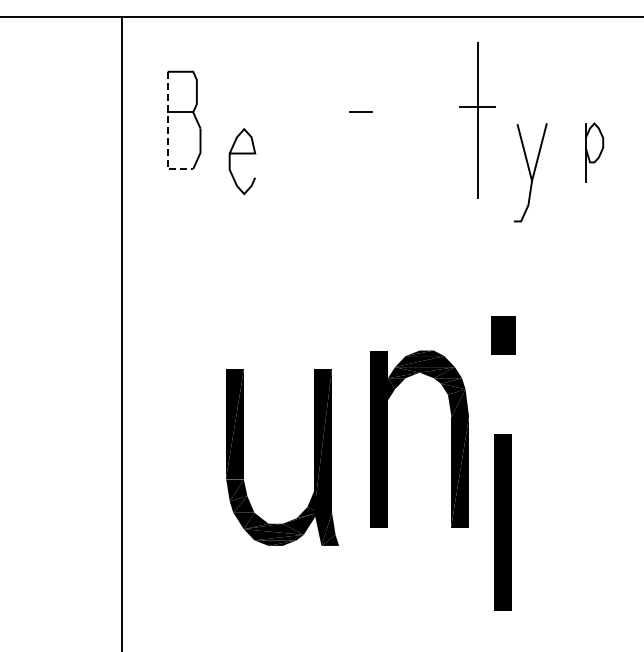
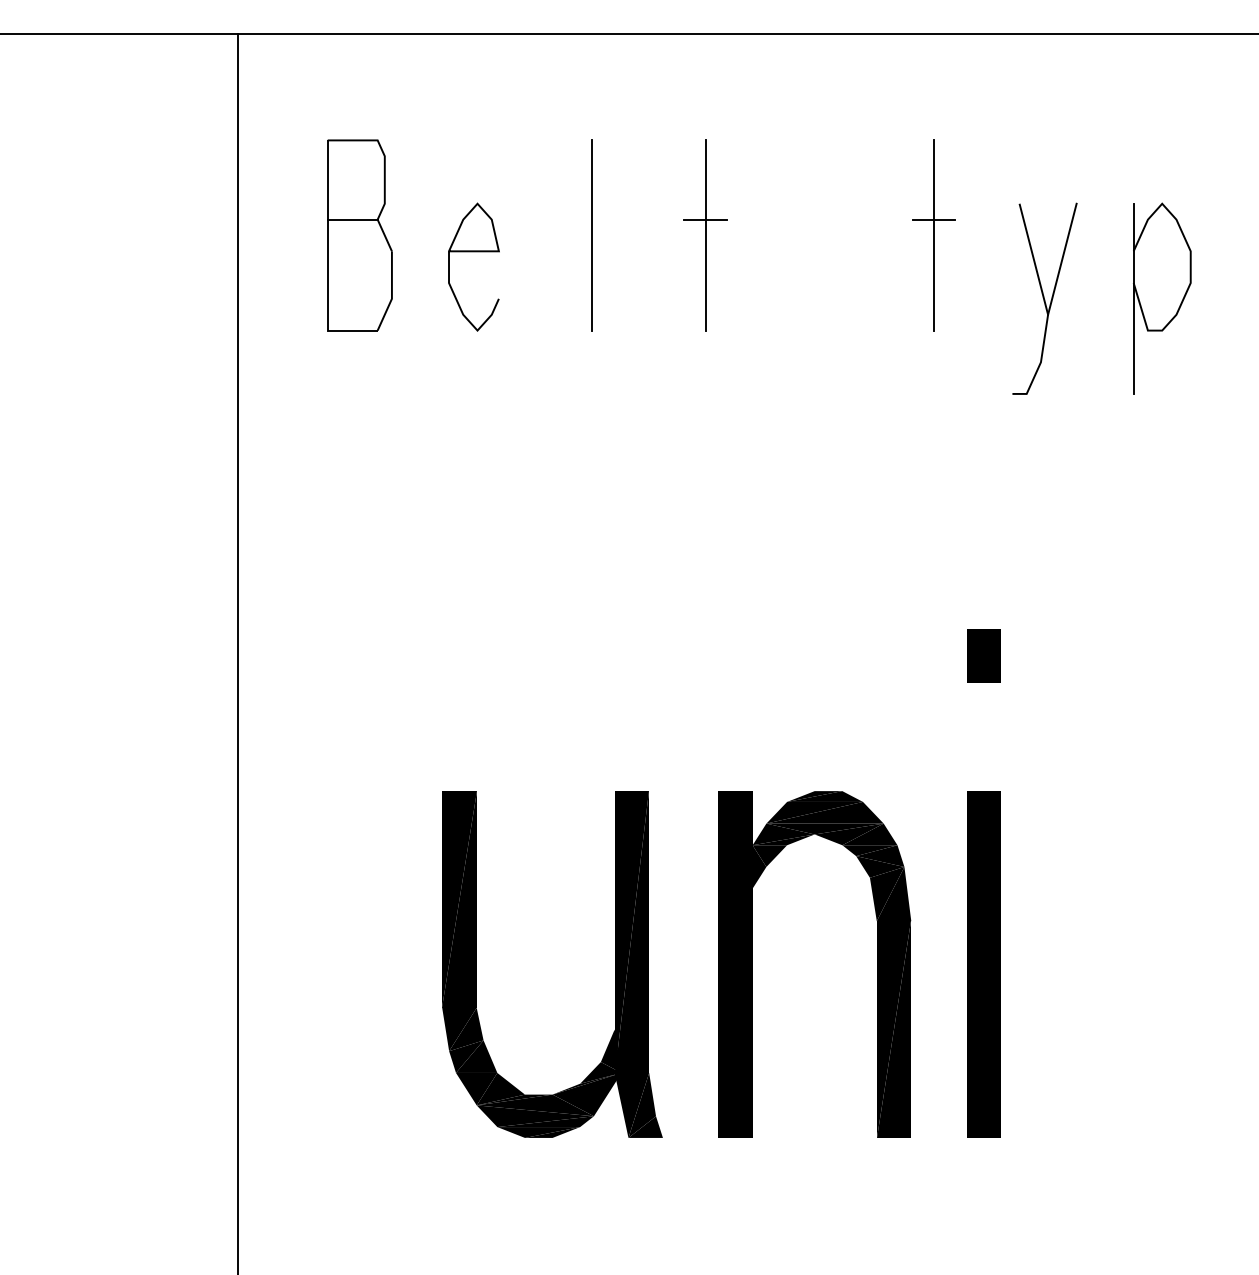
line: (302, 120) -> (591, 235), added
line: (360, 120) -> (704, 235), added
part: (477, 120) -> (933, 235), size x0.62
line: (167, 134) -> (327, 263), dashed -> solid
part: (594, 152) -> (1162, 298), size x1.67
curve: (242, 154) -> (474, 253), moved
part: (530, 172) -> (1045, 298), moved
part: (502, 334) -> (982, 654), size x0.71
part: (387, 438) -> (751, 963), moved
part: (314, 457) -> (614, 965), moved
part: (502, 522) -> (982, 965), moved

